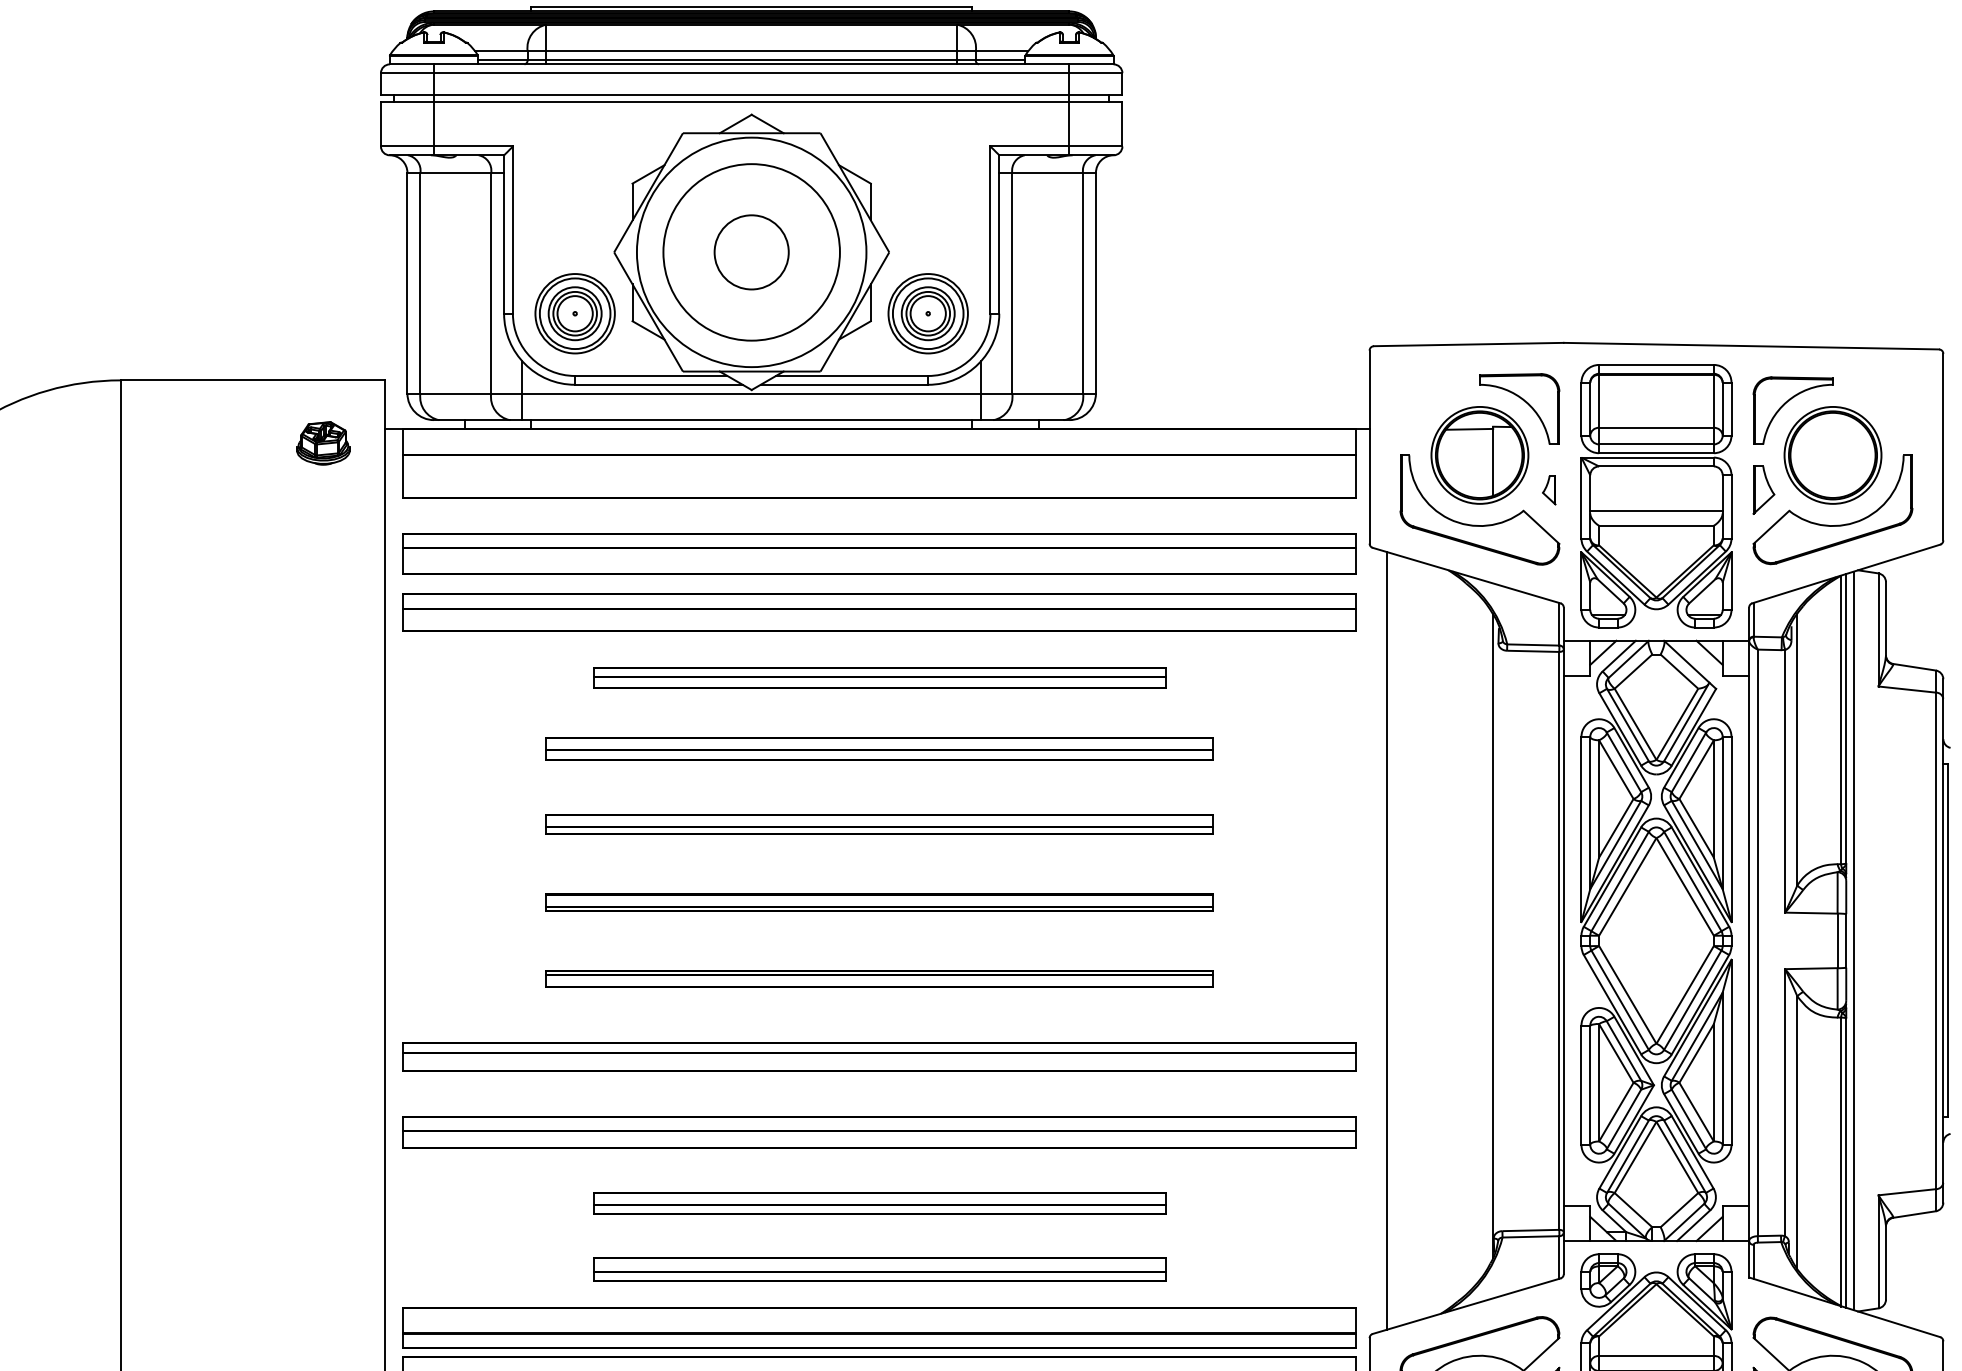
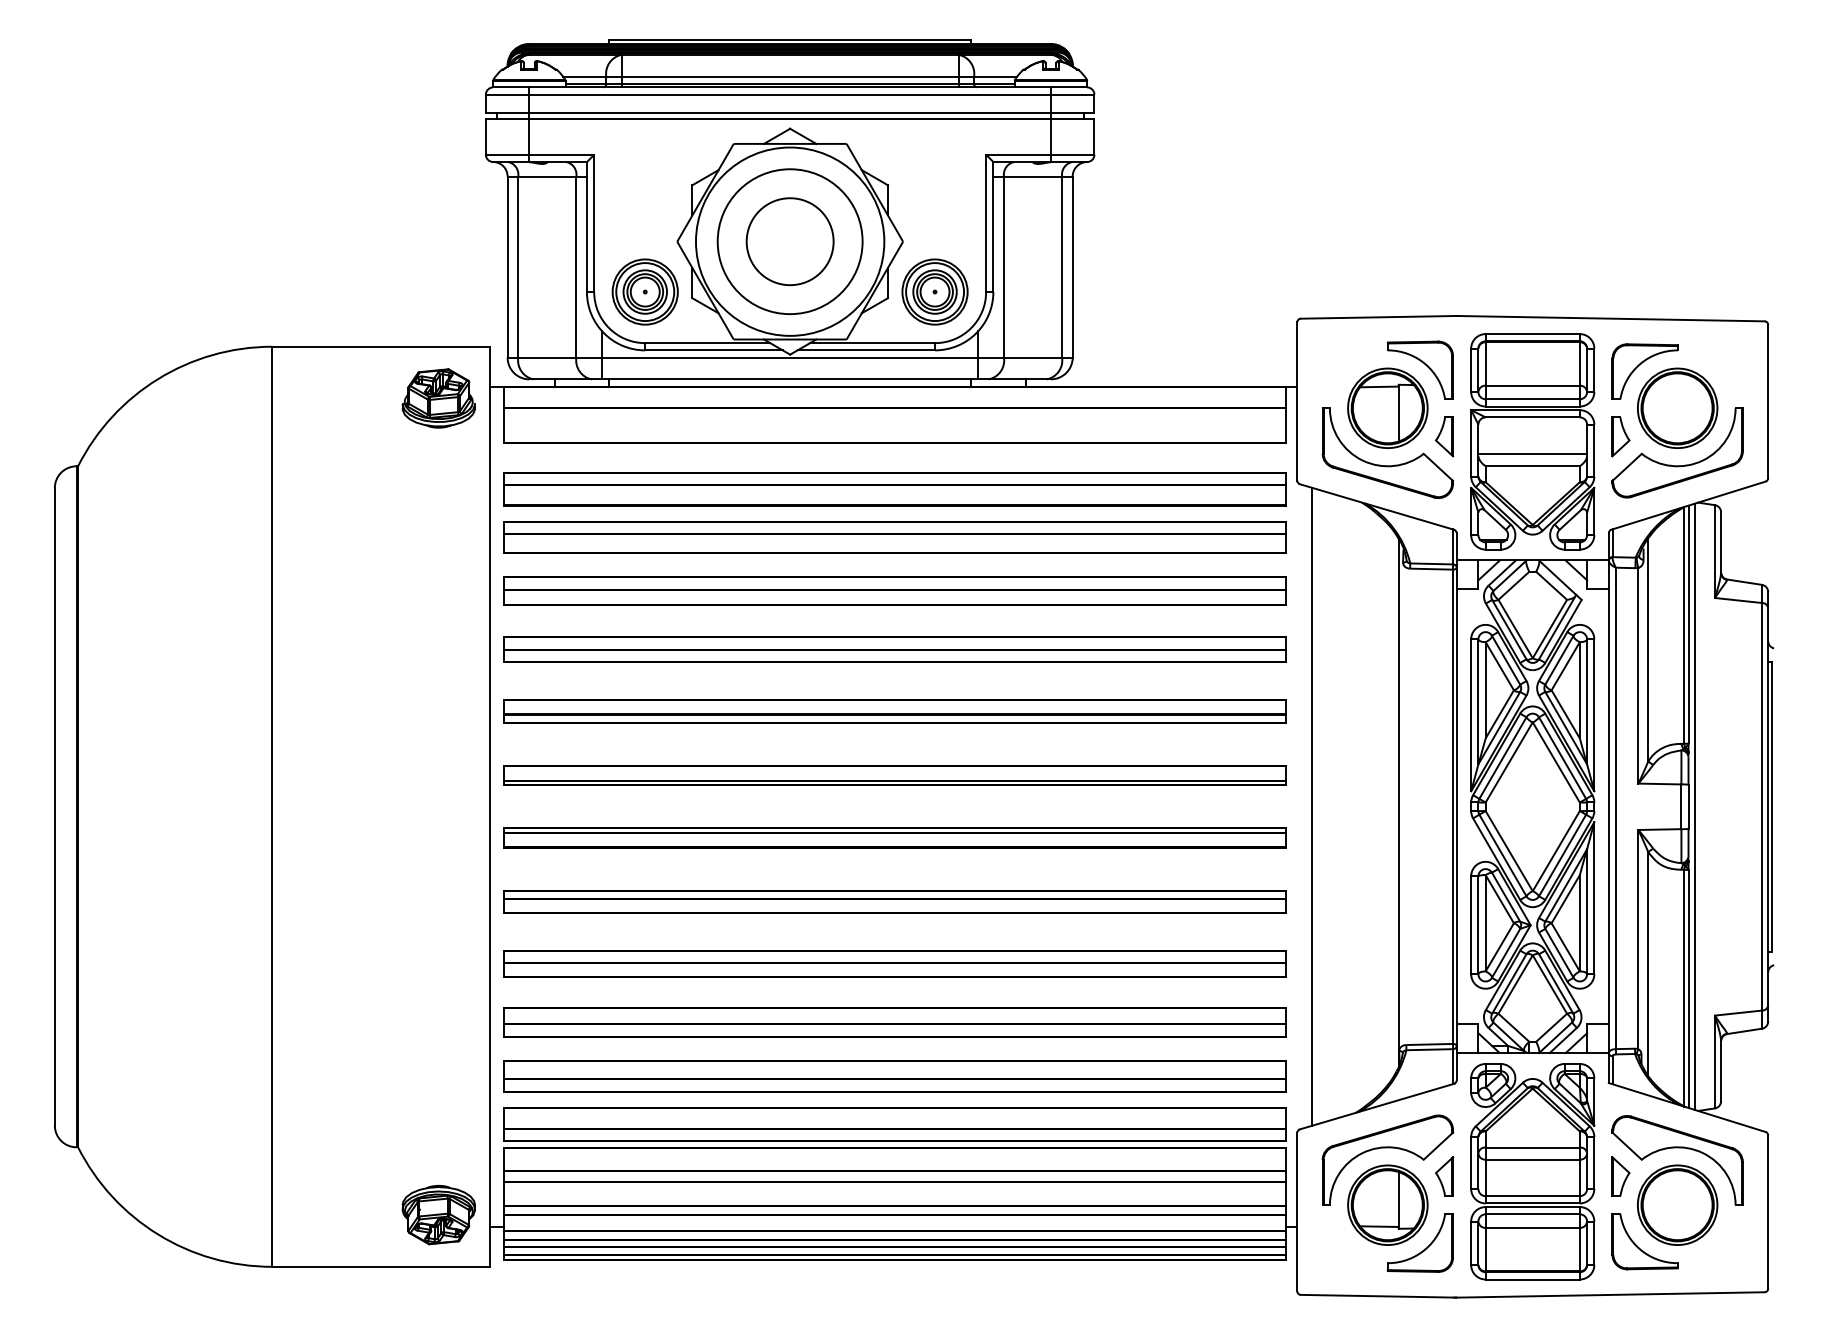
circle: (750, 252) -> (789, 241), size x1.43
part: (323, 443) -> (438, 398), size x1.67
part: (1548, 489) -> (1444, 436), size x1.67
part: (878, 677) -> (894, 590), size x1.67
part: (878, 749) -> (894, 649), size x1.43
part: (878, 824) -> (894, 711), size x1.43
part: (878, 902) -> (894, 775), size x1.43
part: (878, 978) -> (894, 837), size x1.43
part: (878, 1203) -> (894, 1022), size x1.67
part: (878, 1269) -> (894, 1076), size x1.67

